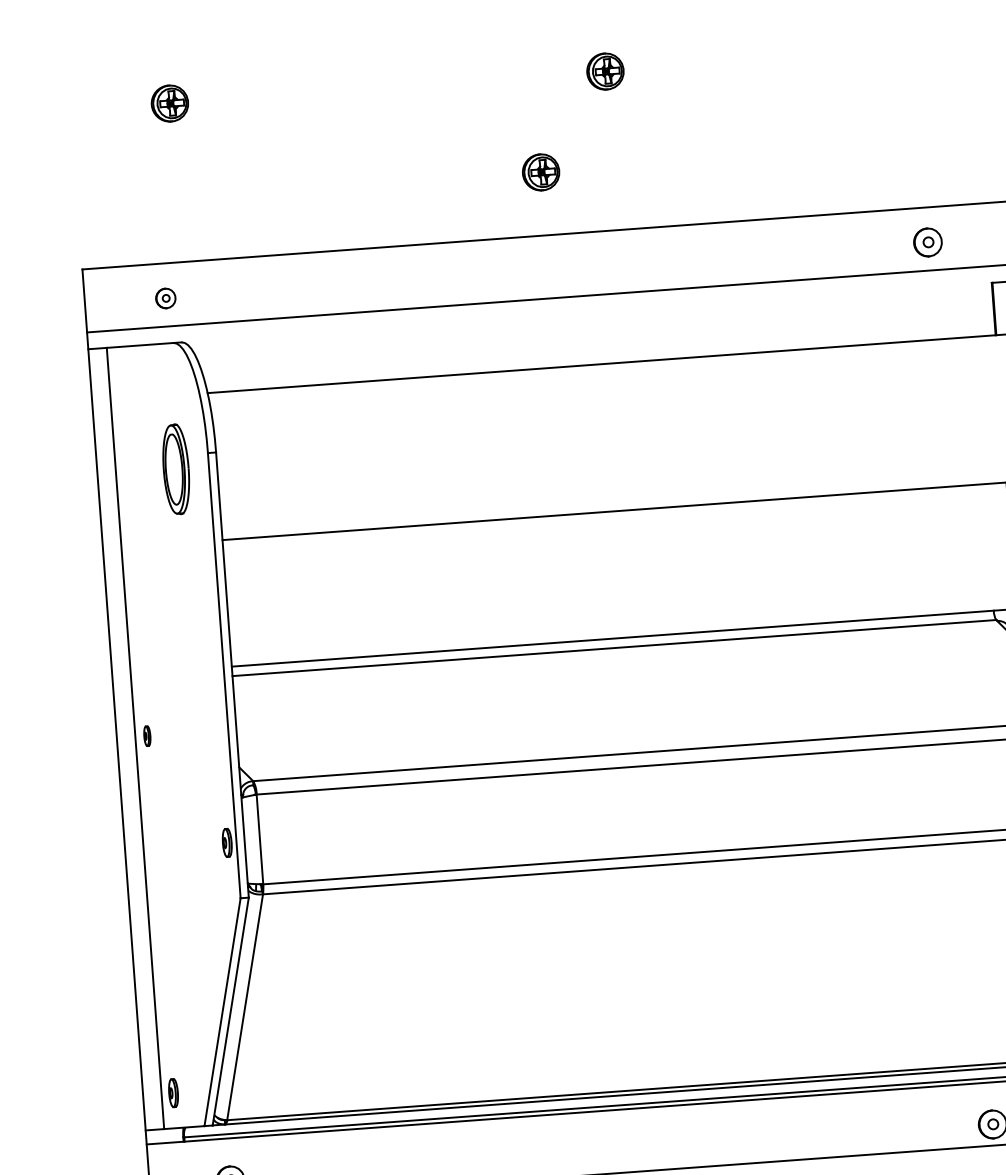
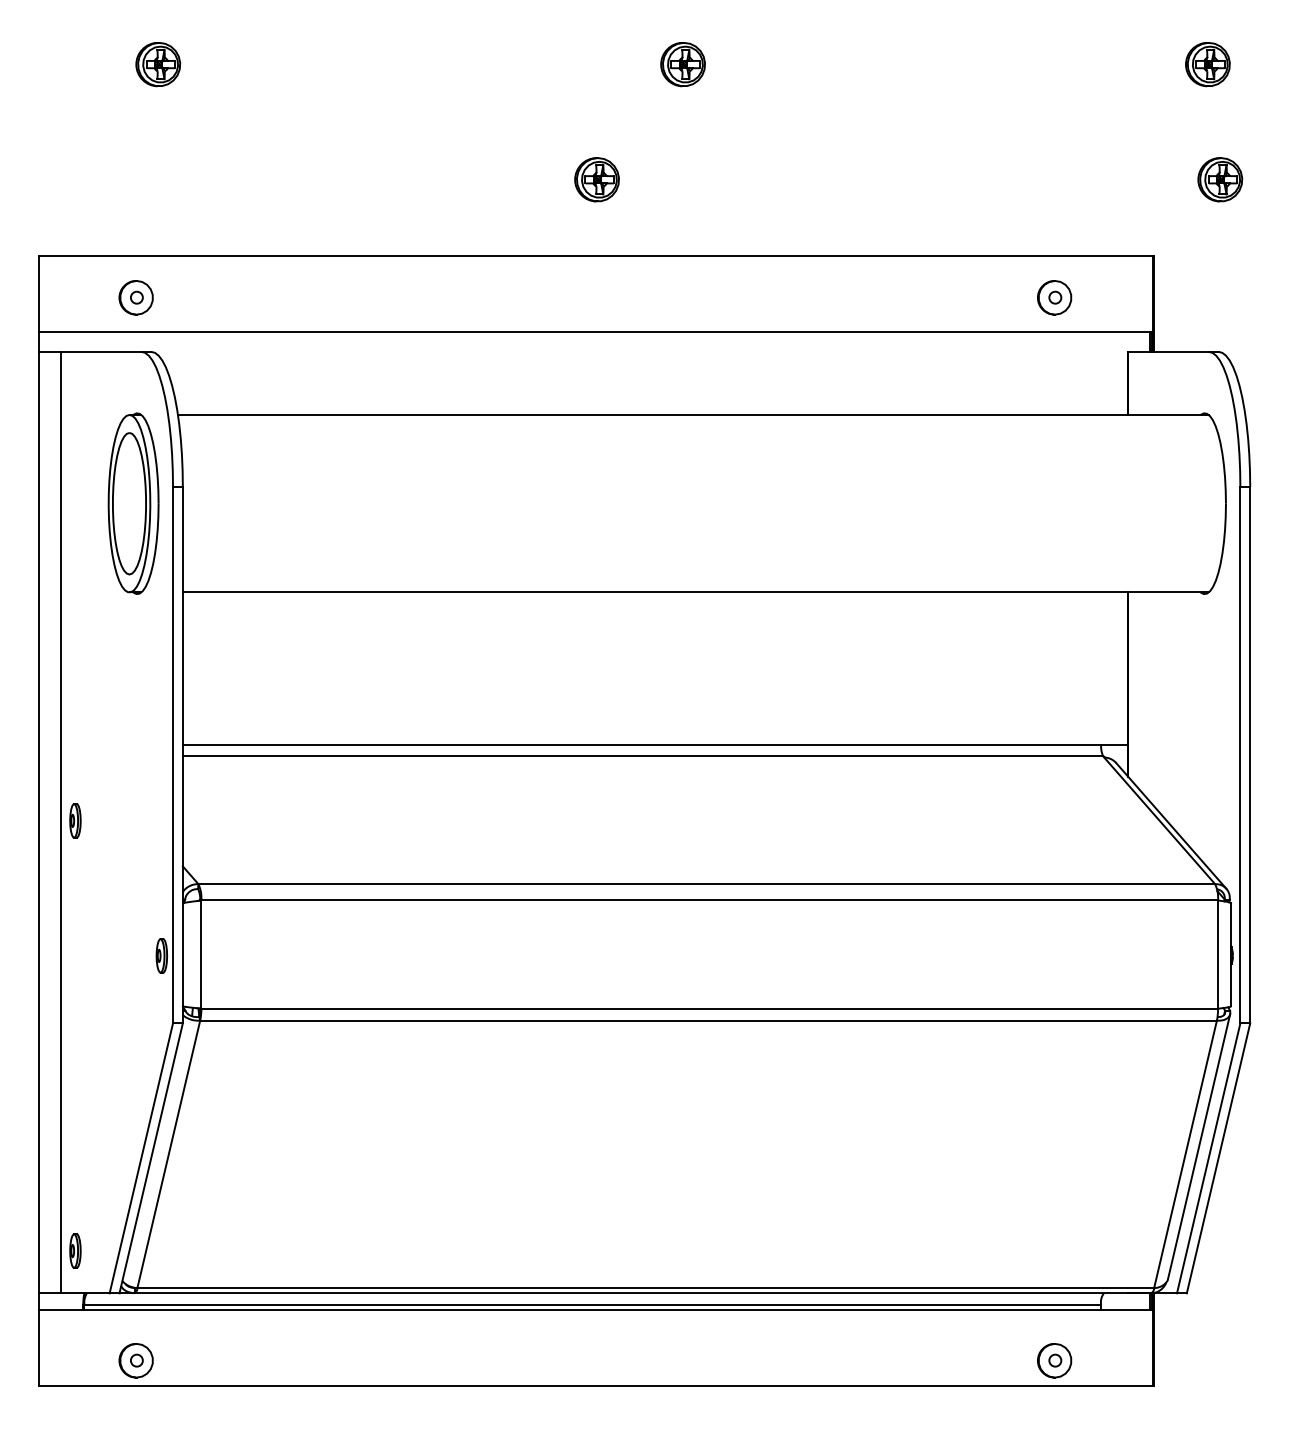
part: (165, 298) -> (135, 297), size x1.43
part: (176, 469) -> (133, 503), size x1.67
part: (147, 735) -> (75, 820), size x1.43

